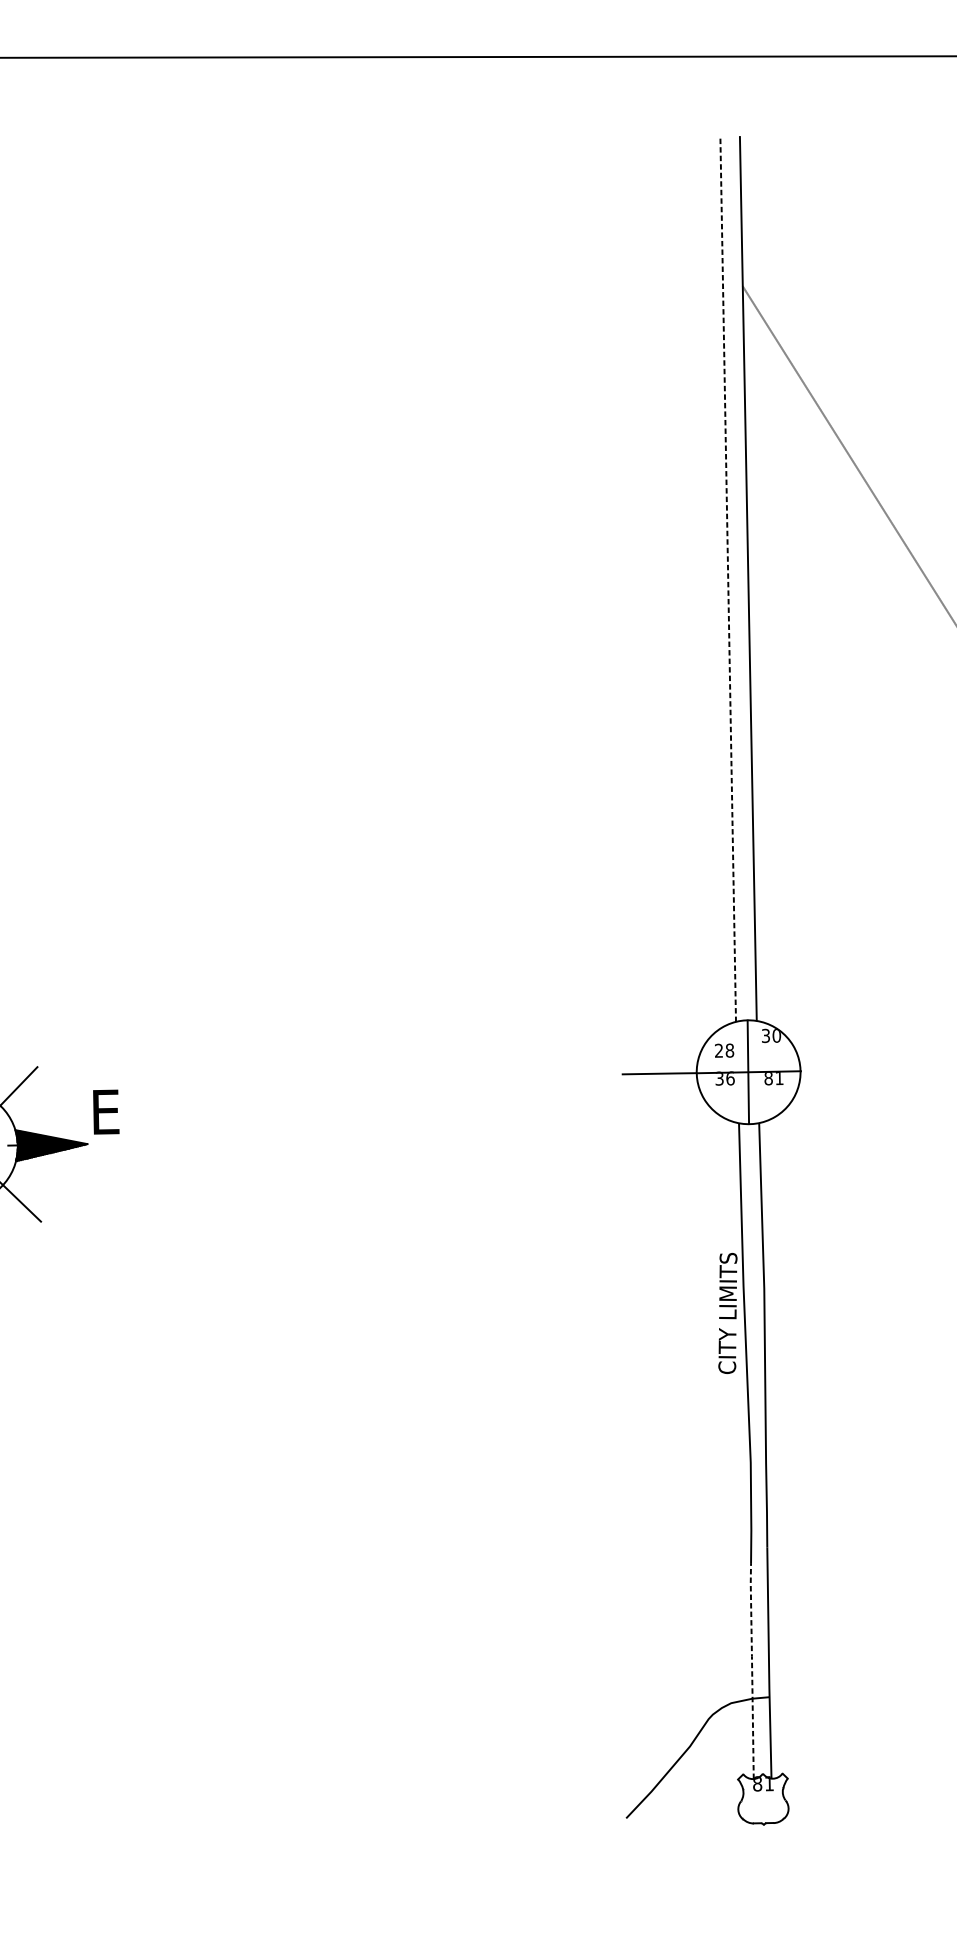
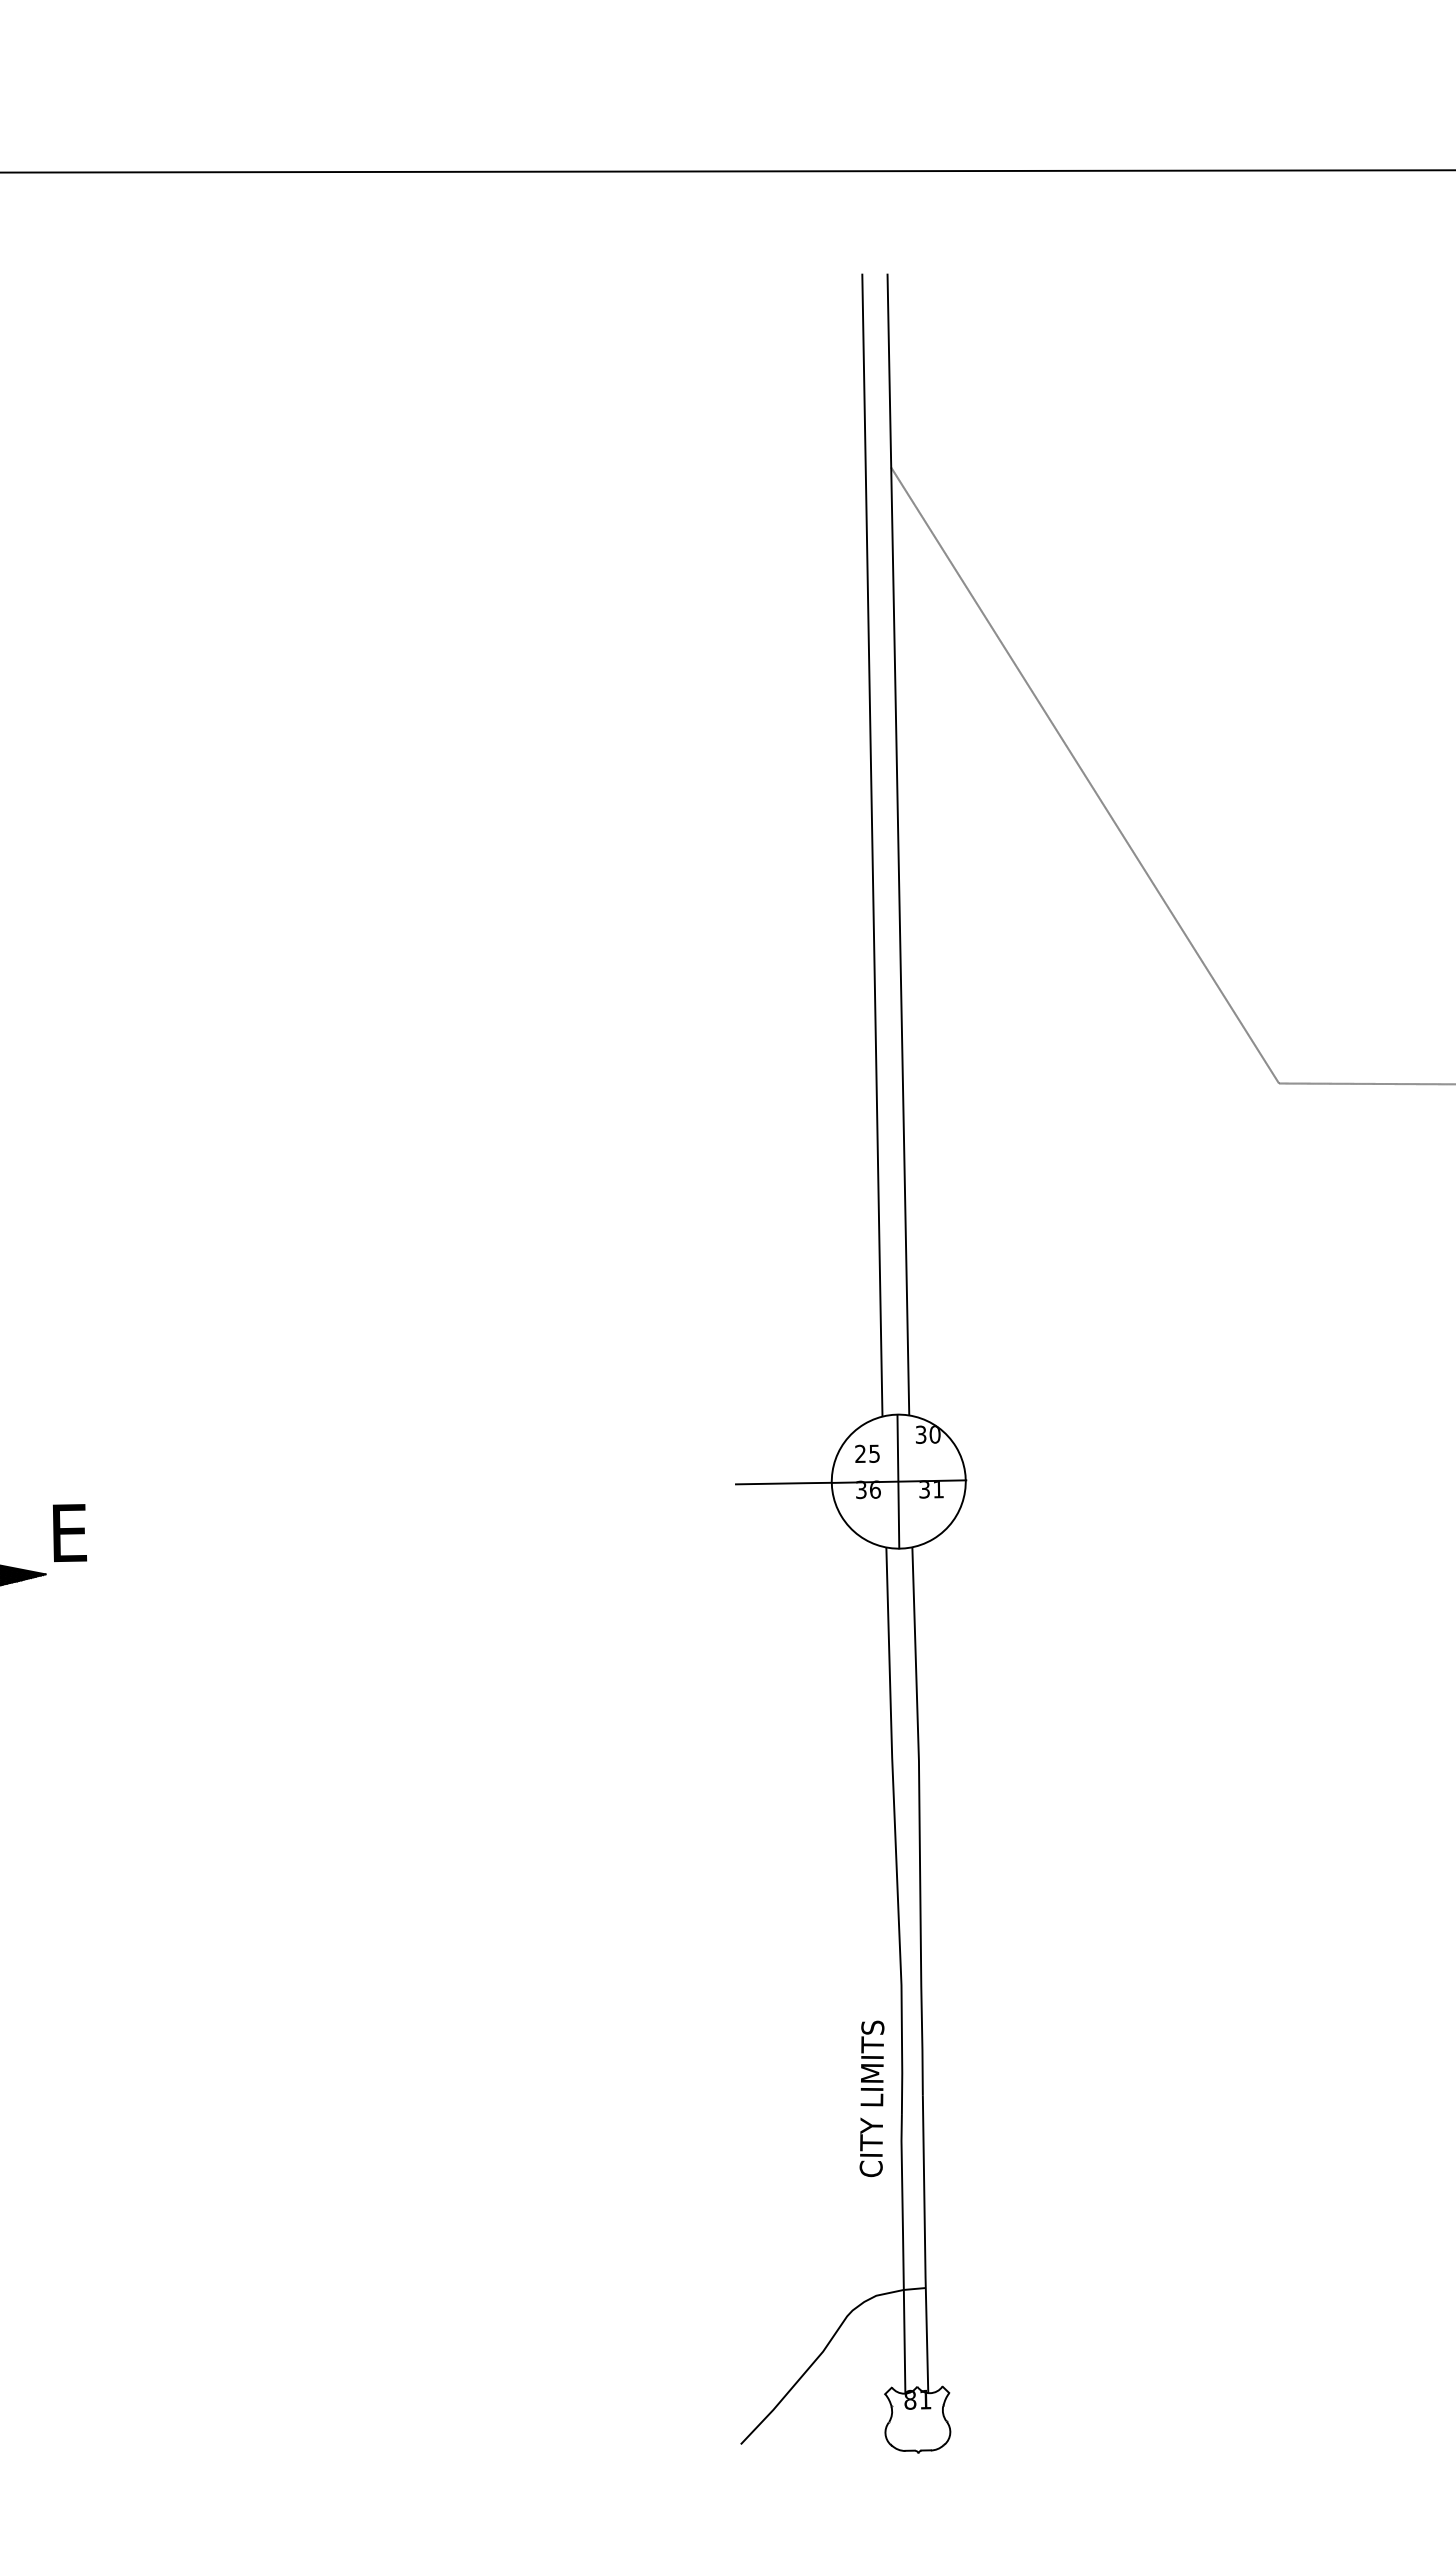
line: (728, 579) -> (872, 845), dashed -> solid
text: (729, 1050) -> (874, 1453), 28 -> 25
text: (768, 1079) -> (924, 1490), 81 -> 31
text: (727, 1313) -> (871, 2098), moved
line: (752, 1669) -> (903, 2252), dashed -> solid

